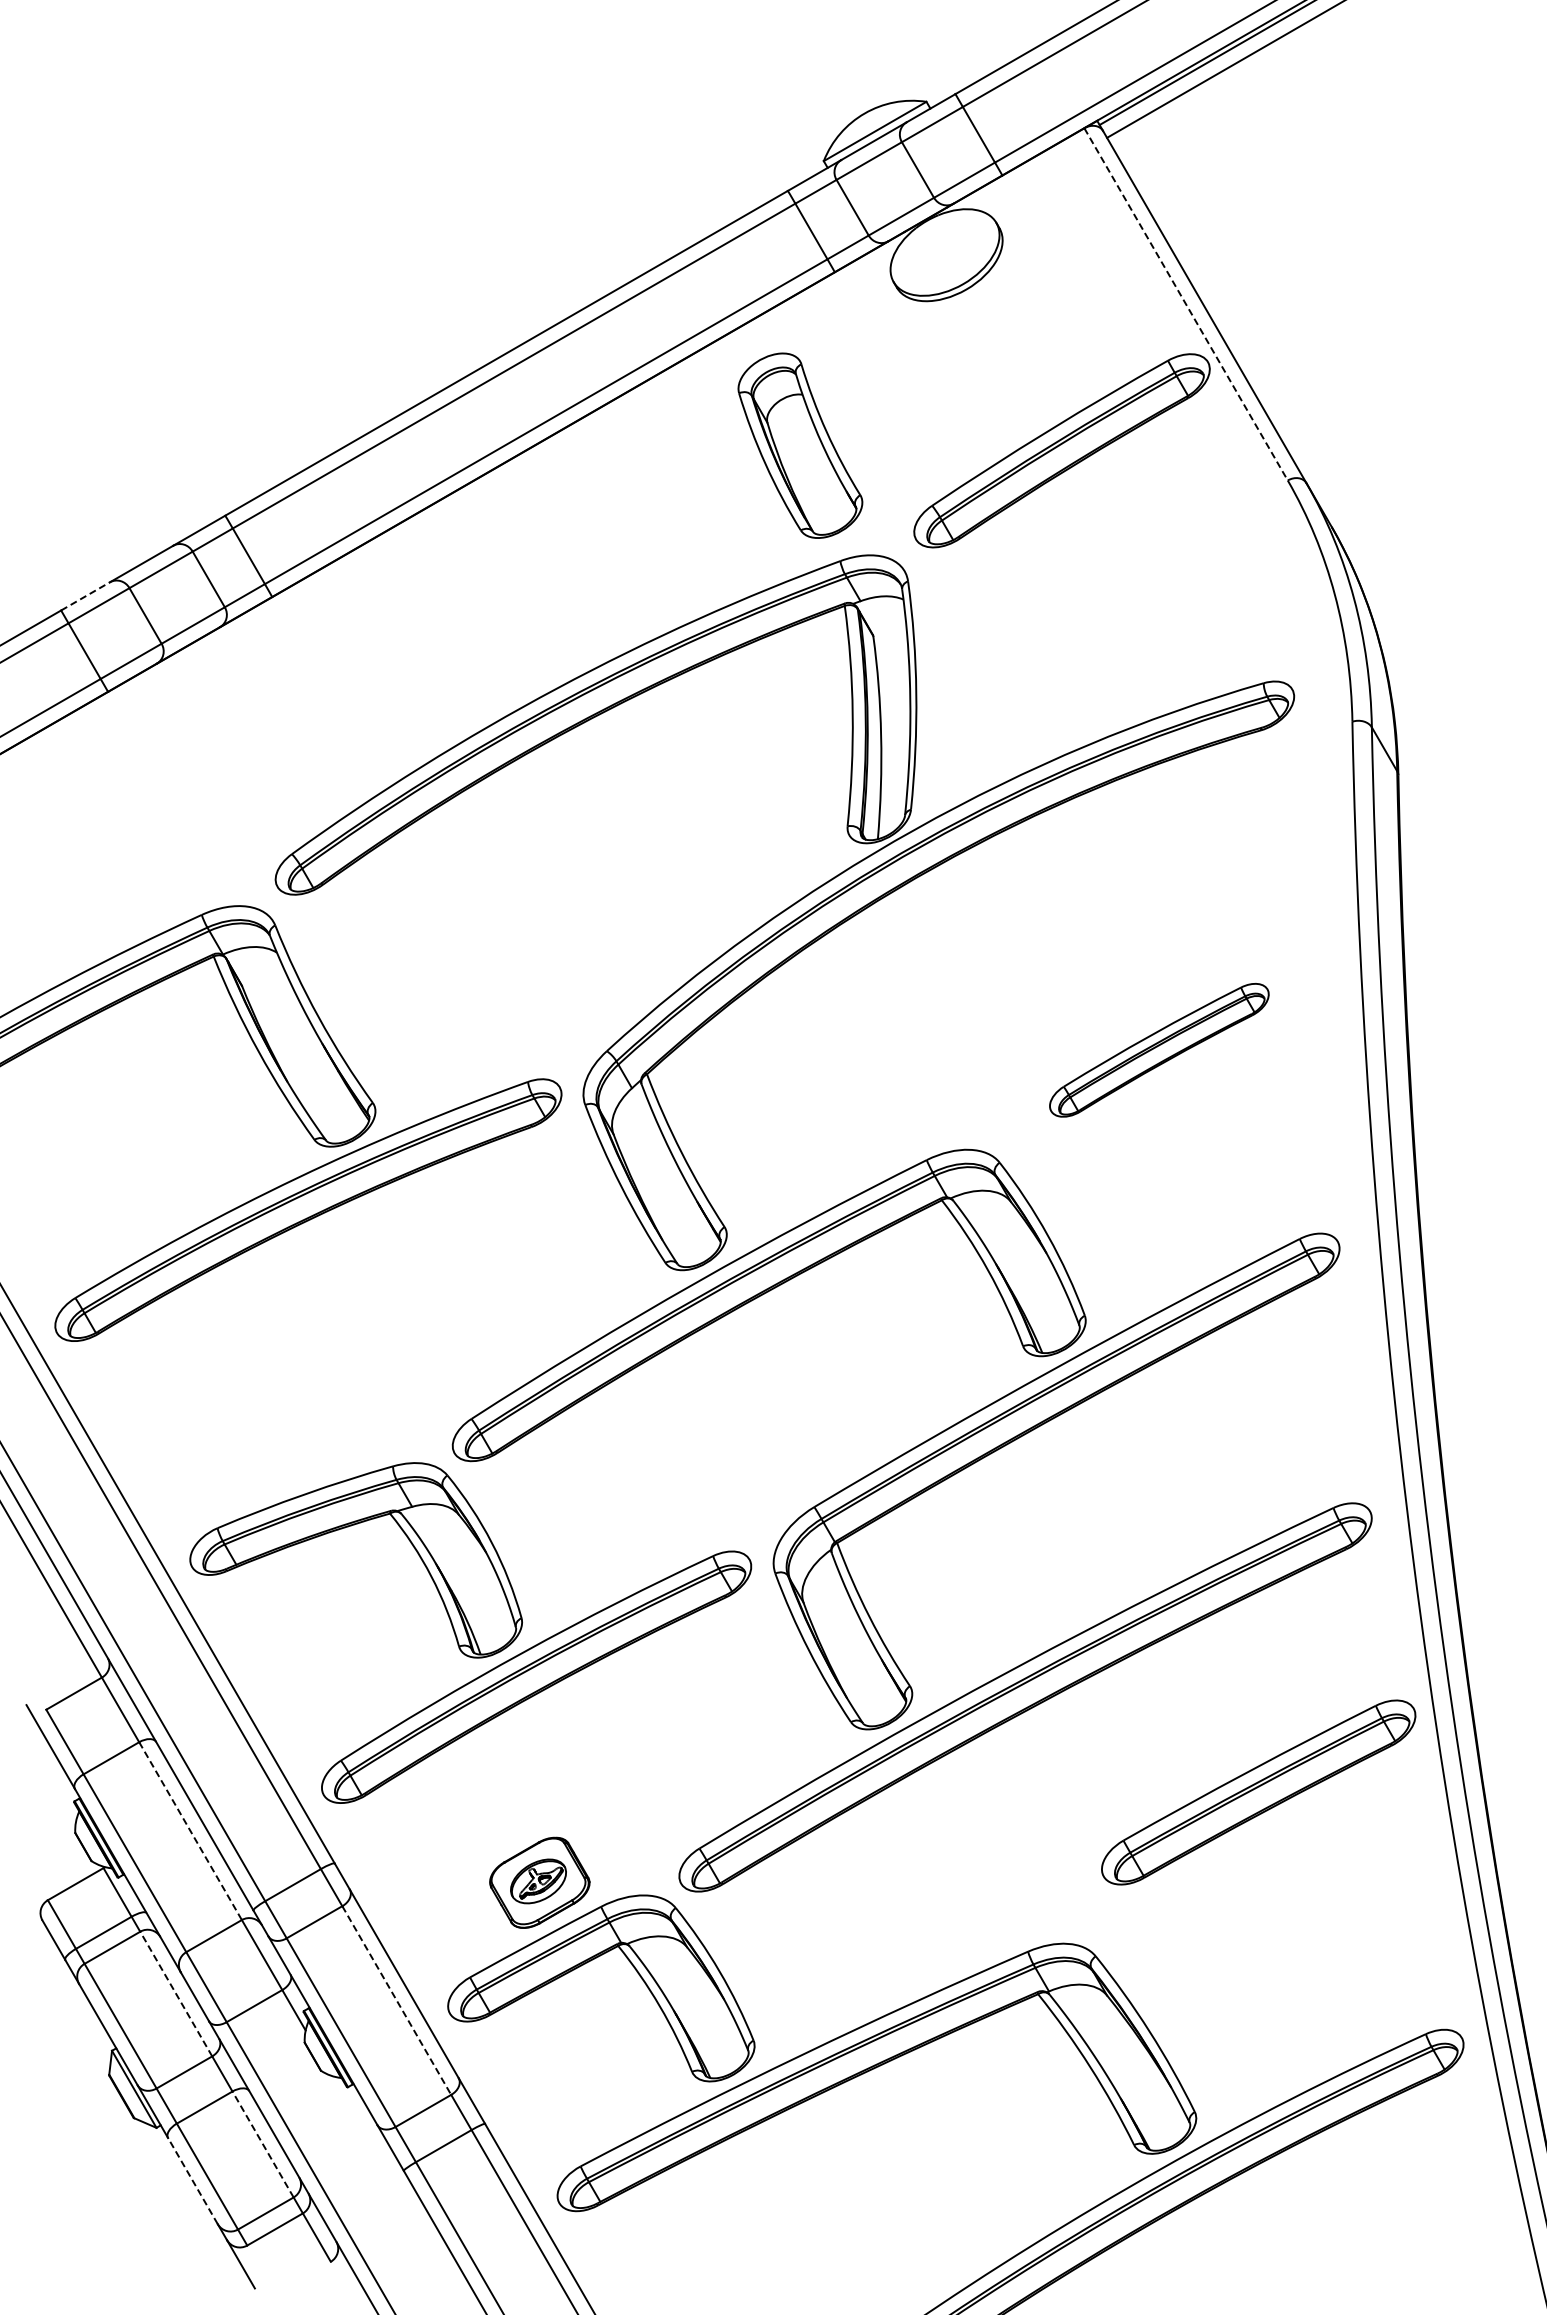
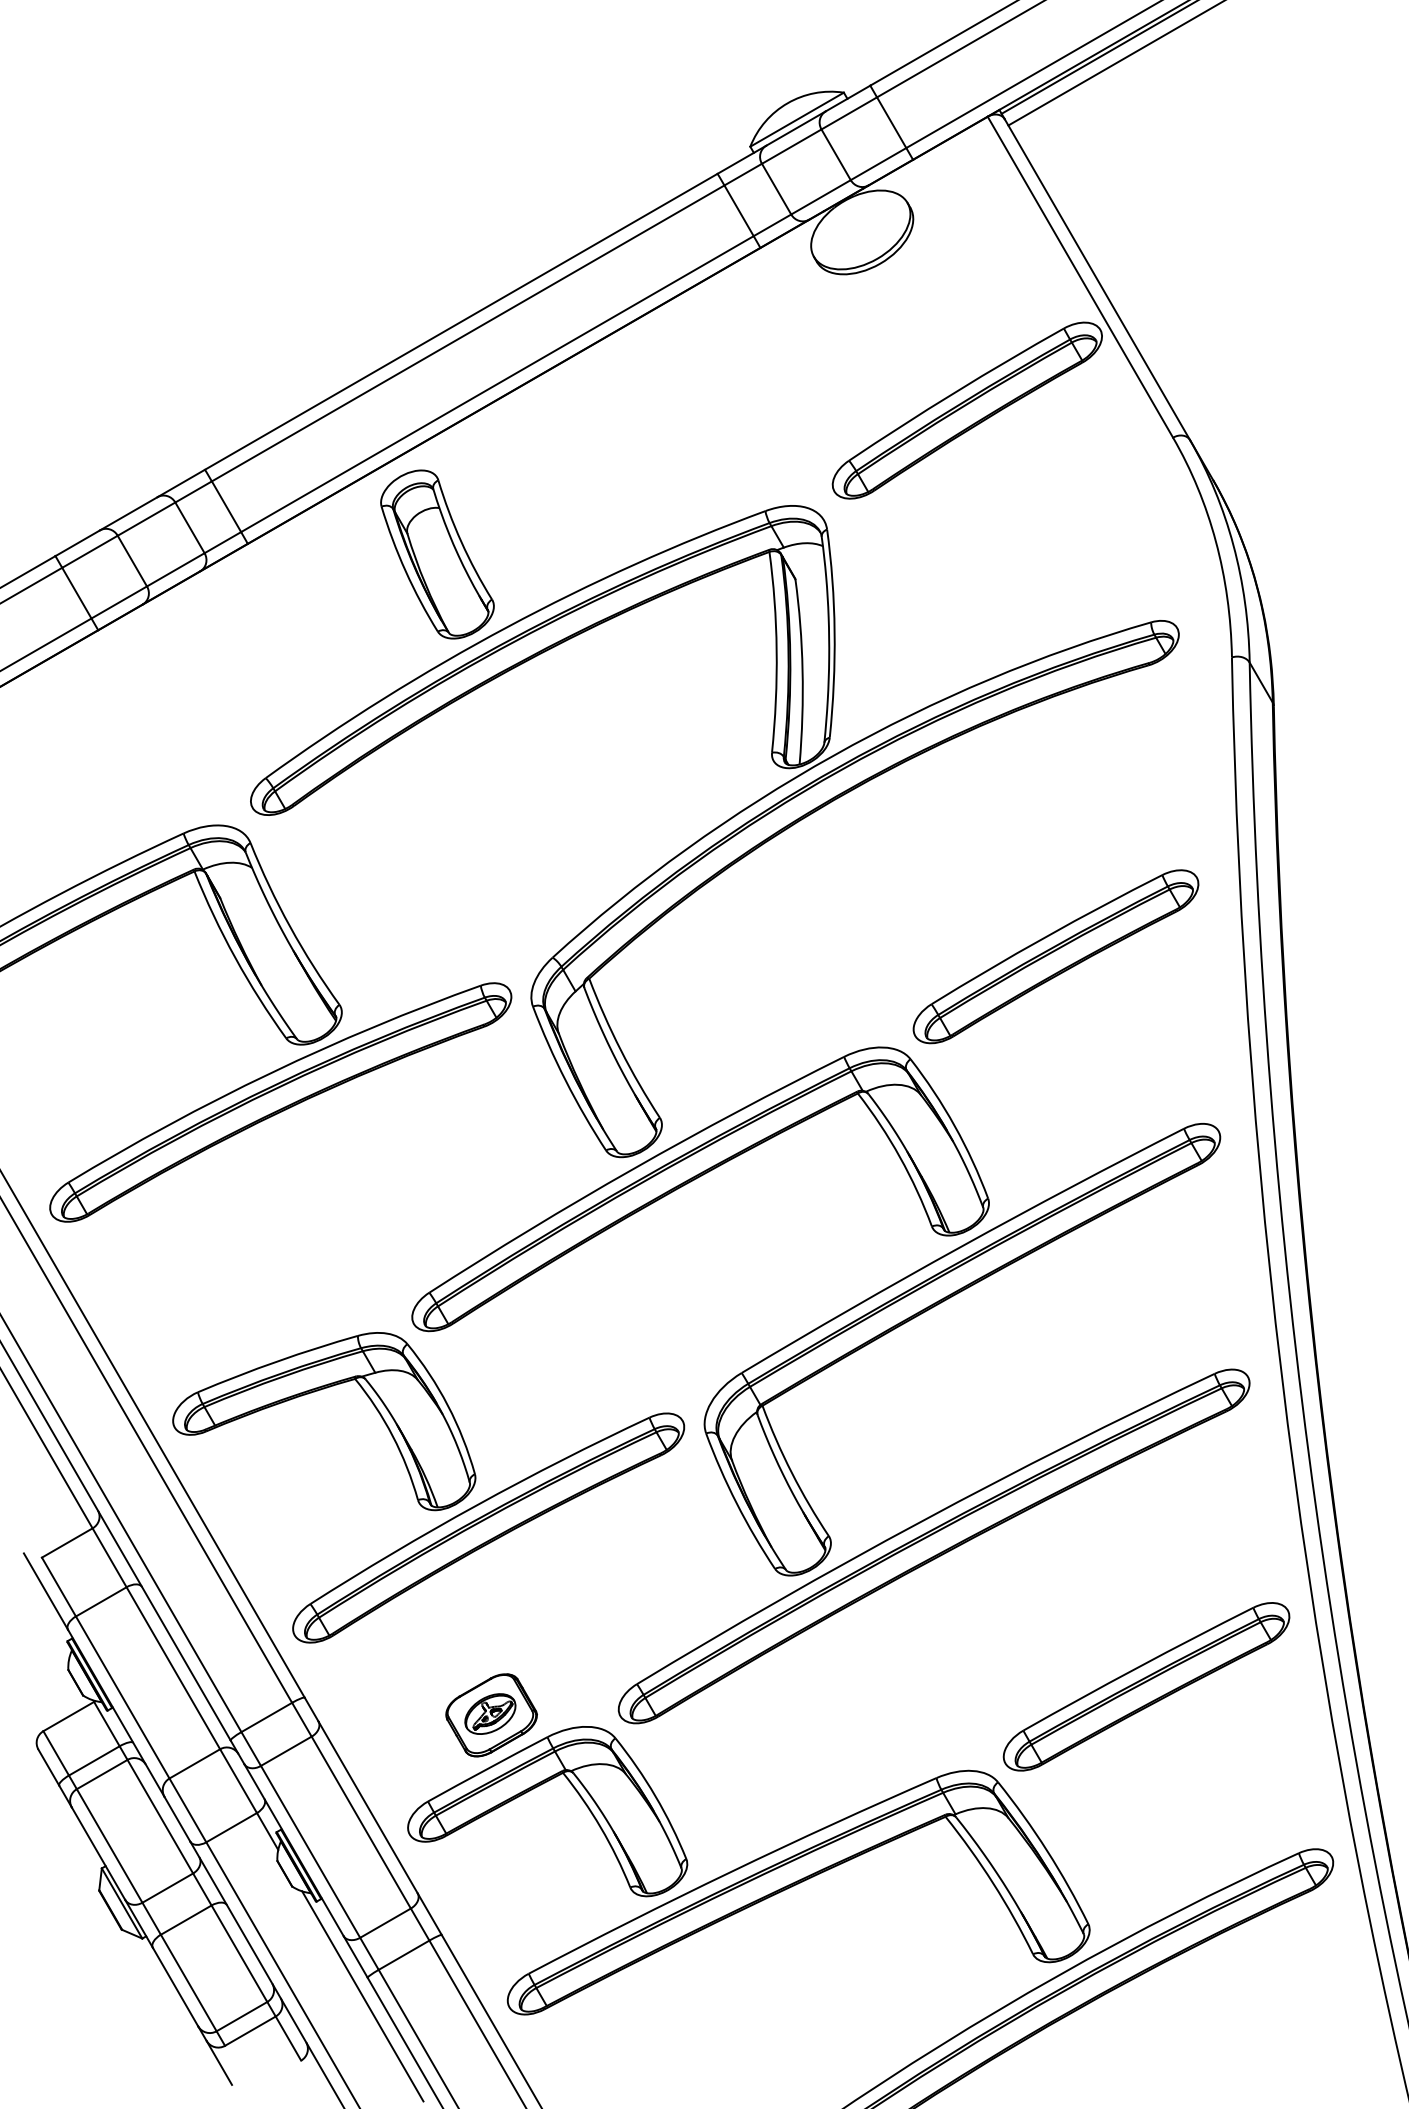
line: (1186, 304) -> (1080, 277), dashed -> solid
part: (800, 445) -> (437, 554), moved
line: (85, 596) -> (77, 543), dashed -> solid
part: (1159, 1050) -> (1056, 957), size x1.43
part: (1258, 1792) -> (1146, 1686), moved
line: (190, 1831) -> (173, 1668), dashed -> solid
line: (176, 1994) -> (160, 1817), dashed -> solid
line: (396, 2000) -> (361, 1822), dashed -> solid
line: (262, 2144) -> (238, 1953), dashed -> solid
line: (192, 2181) -> (175, 1987), dashed -> solid
line: (398, 2191) -> (362, 1996), added

